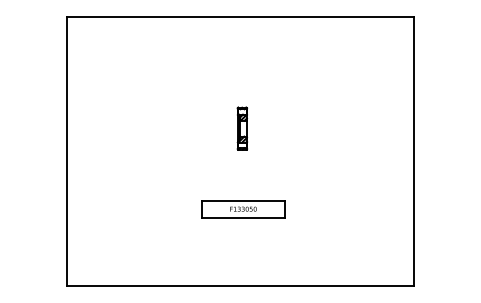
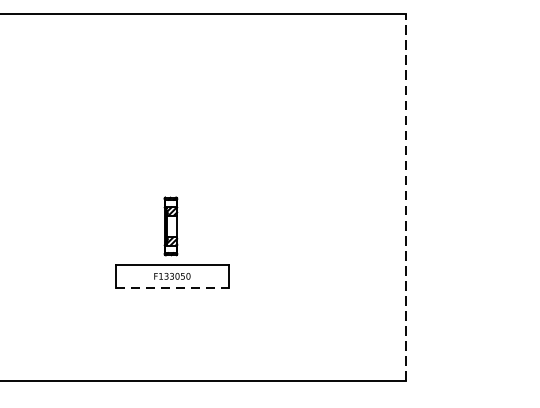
part: (242, 128) -> (171, 226), moved
line: (414, 151) -> (406, 197), solid -> dashed
line: (243, 217) -> (172, 287), solid -> dashed

